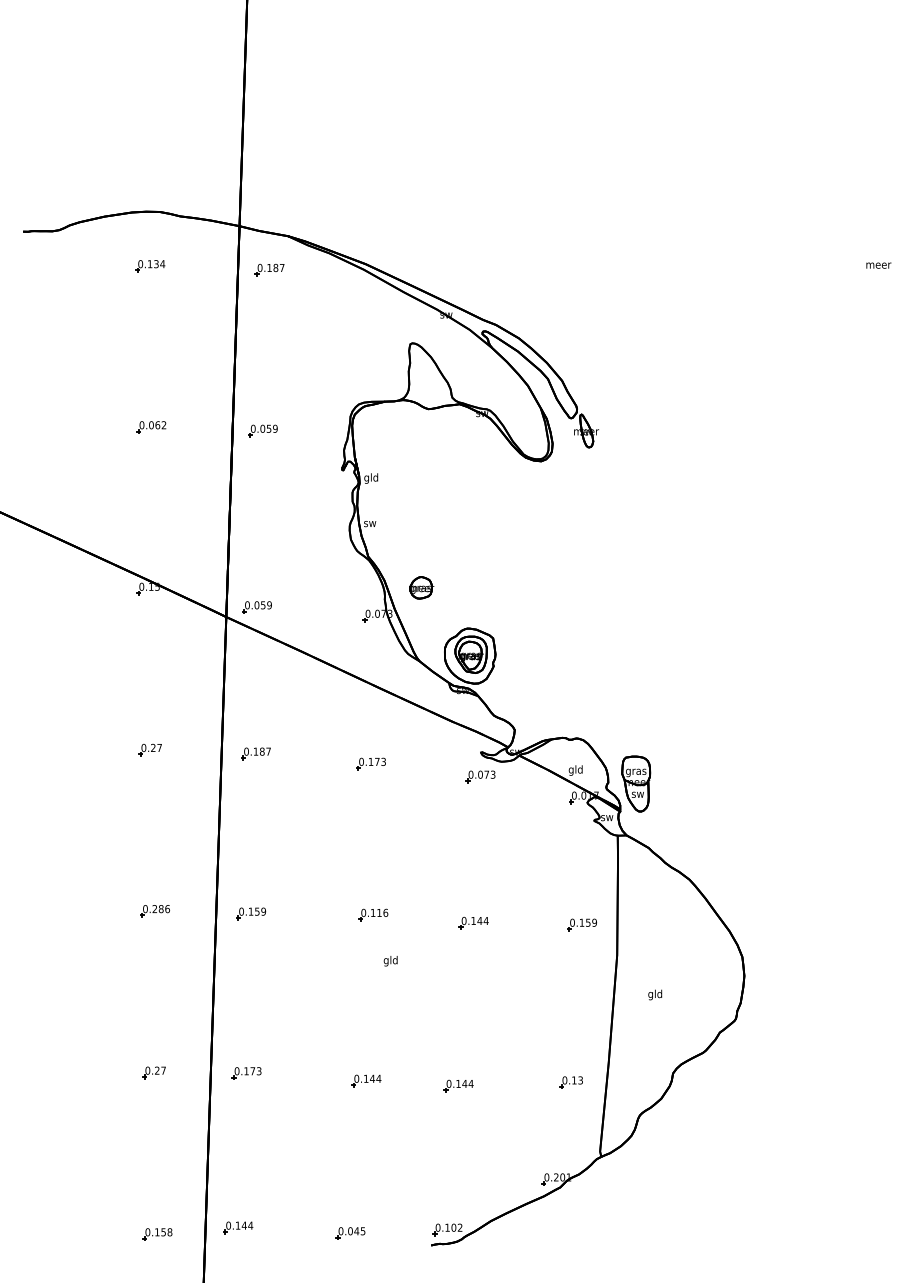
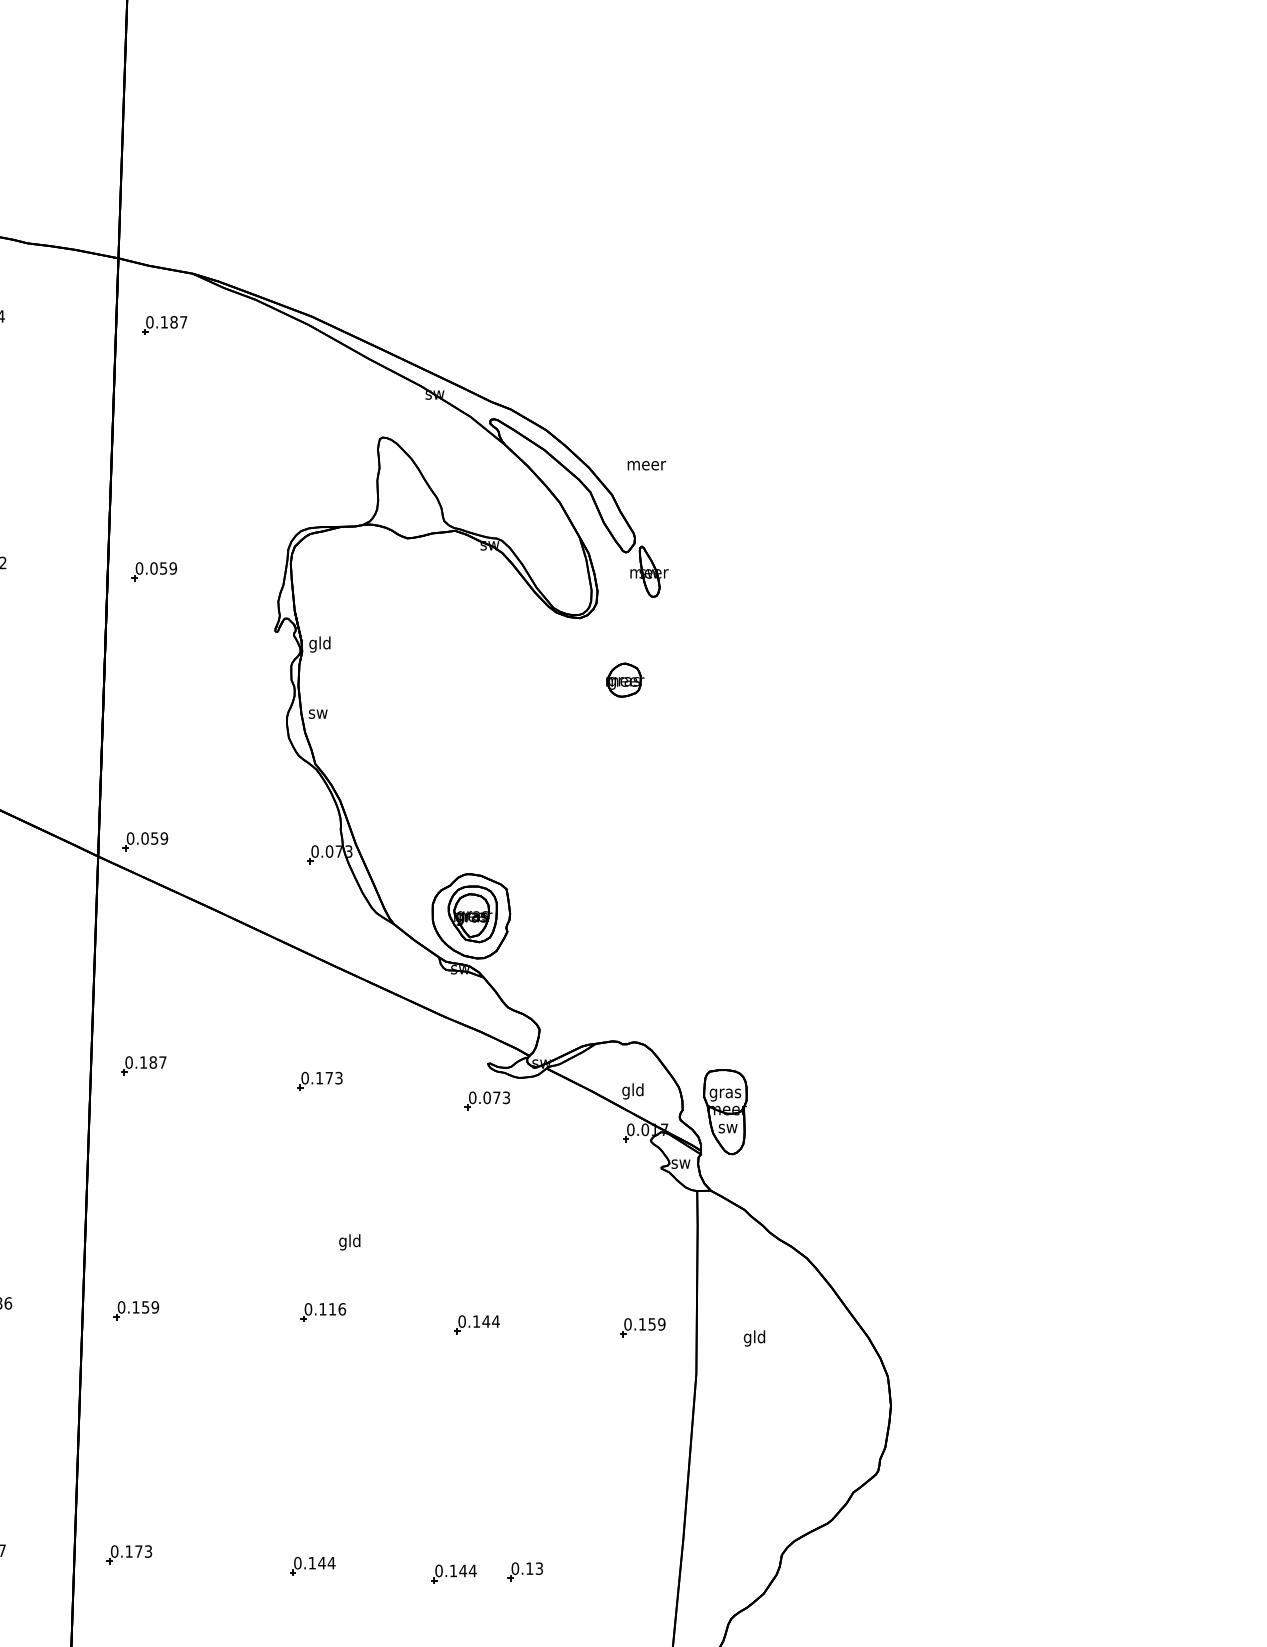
text: (878, 265) -> (646, 465), moved
part: (421, 587) -> (624, 679), moved
text: (390, 961) -> (349, 1242), moved
text: (655, 994) -> (754, 1337), moved
part: (570, 1082) -> (523, 1571), moved

